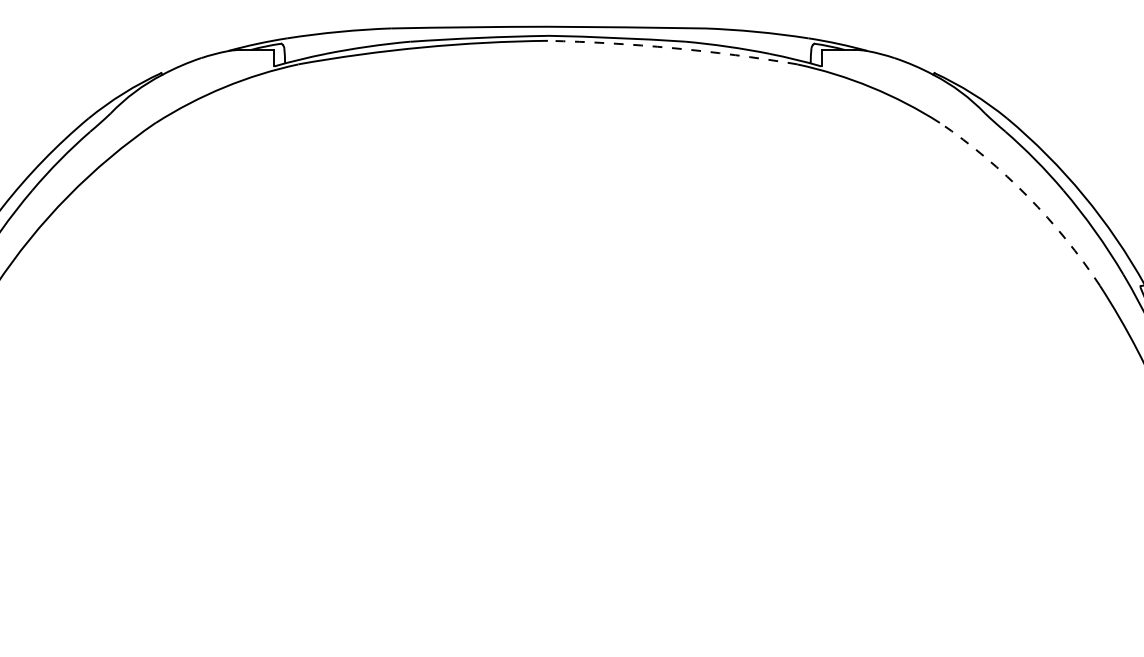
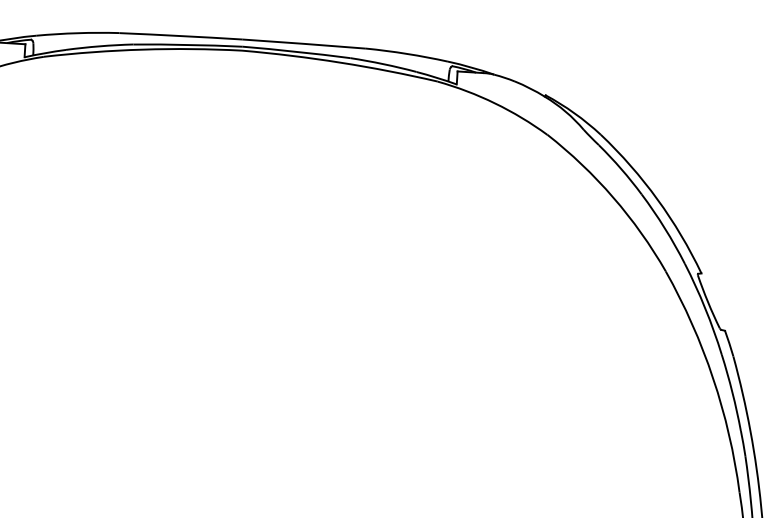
arc: (673, 48) -> (340, 62), dashed -> solid
arc: (1027, 196) -> (613, 197), dashed -> solid

